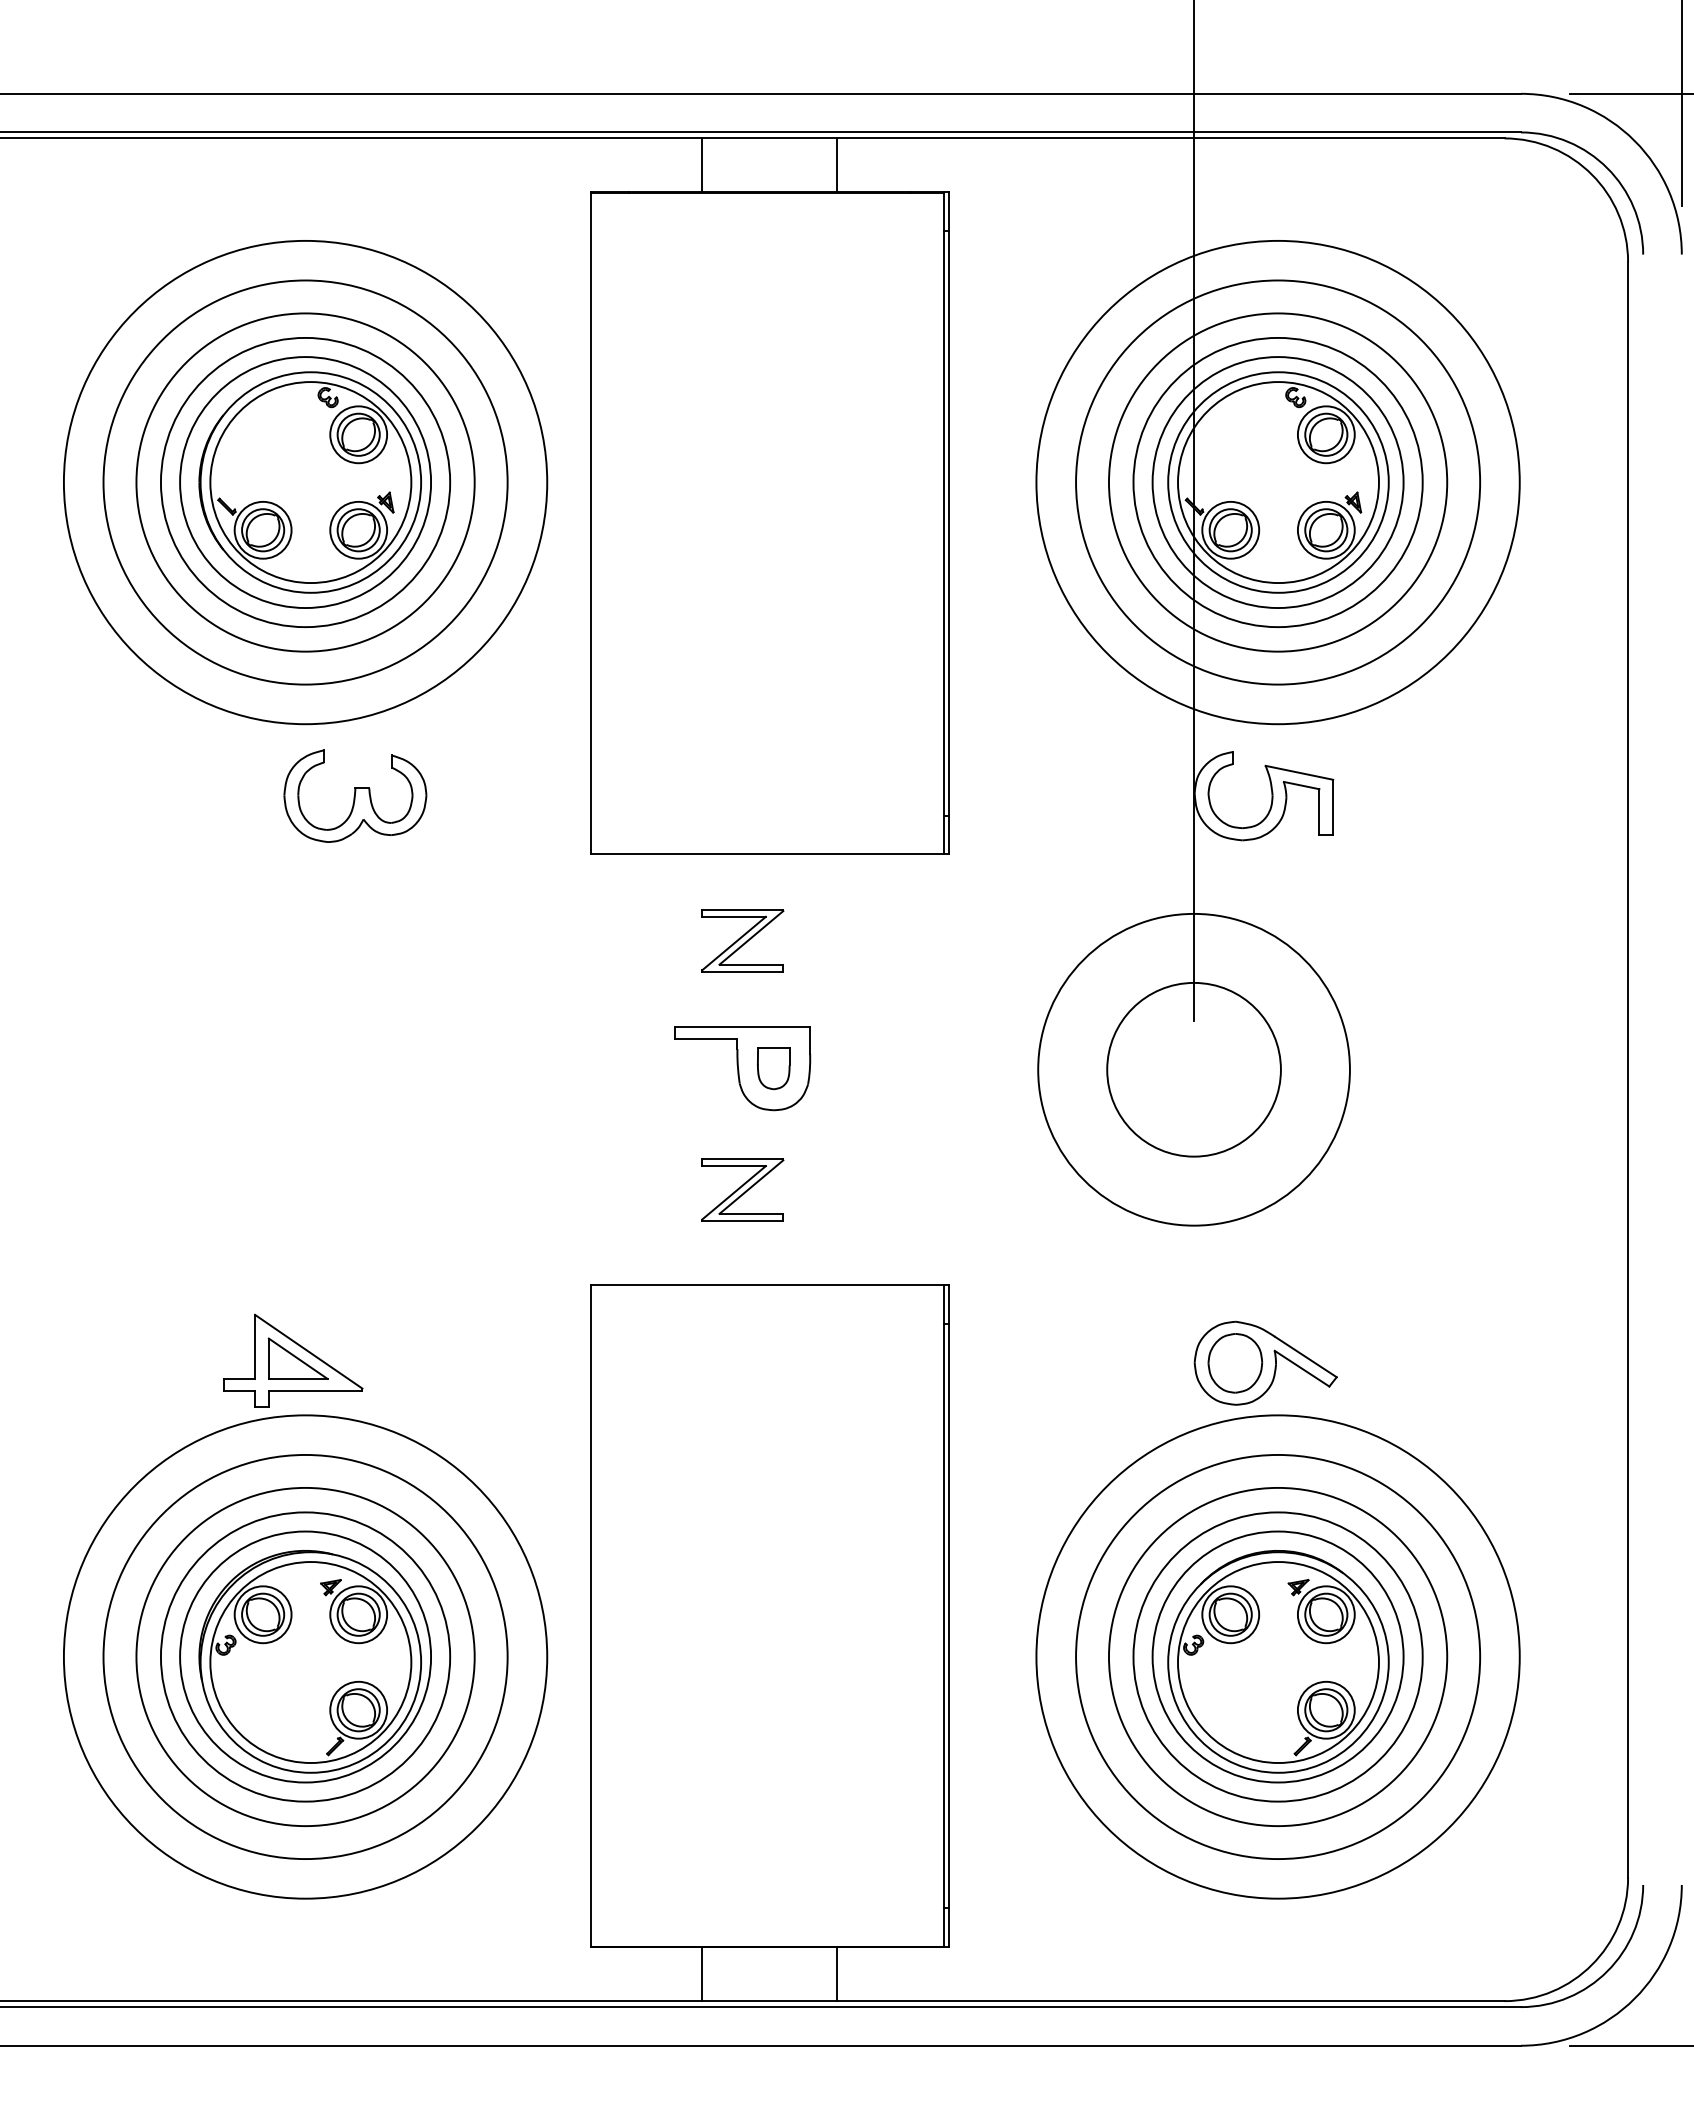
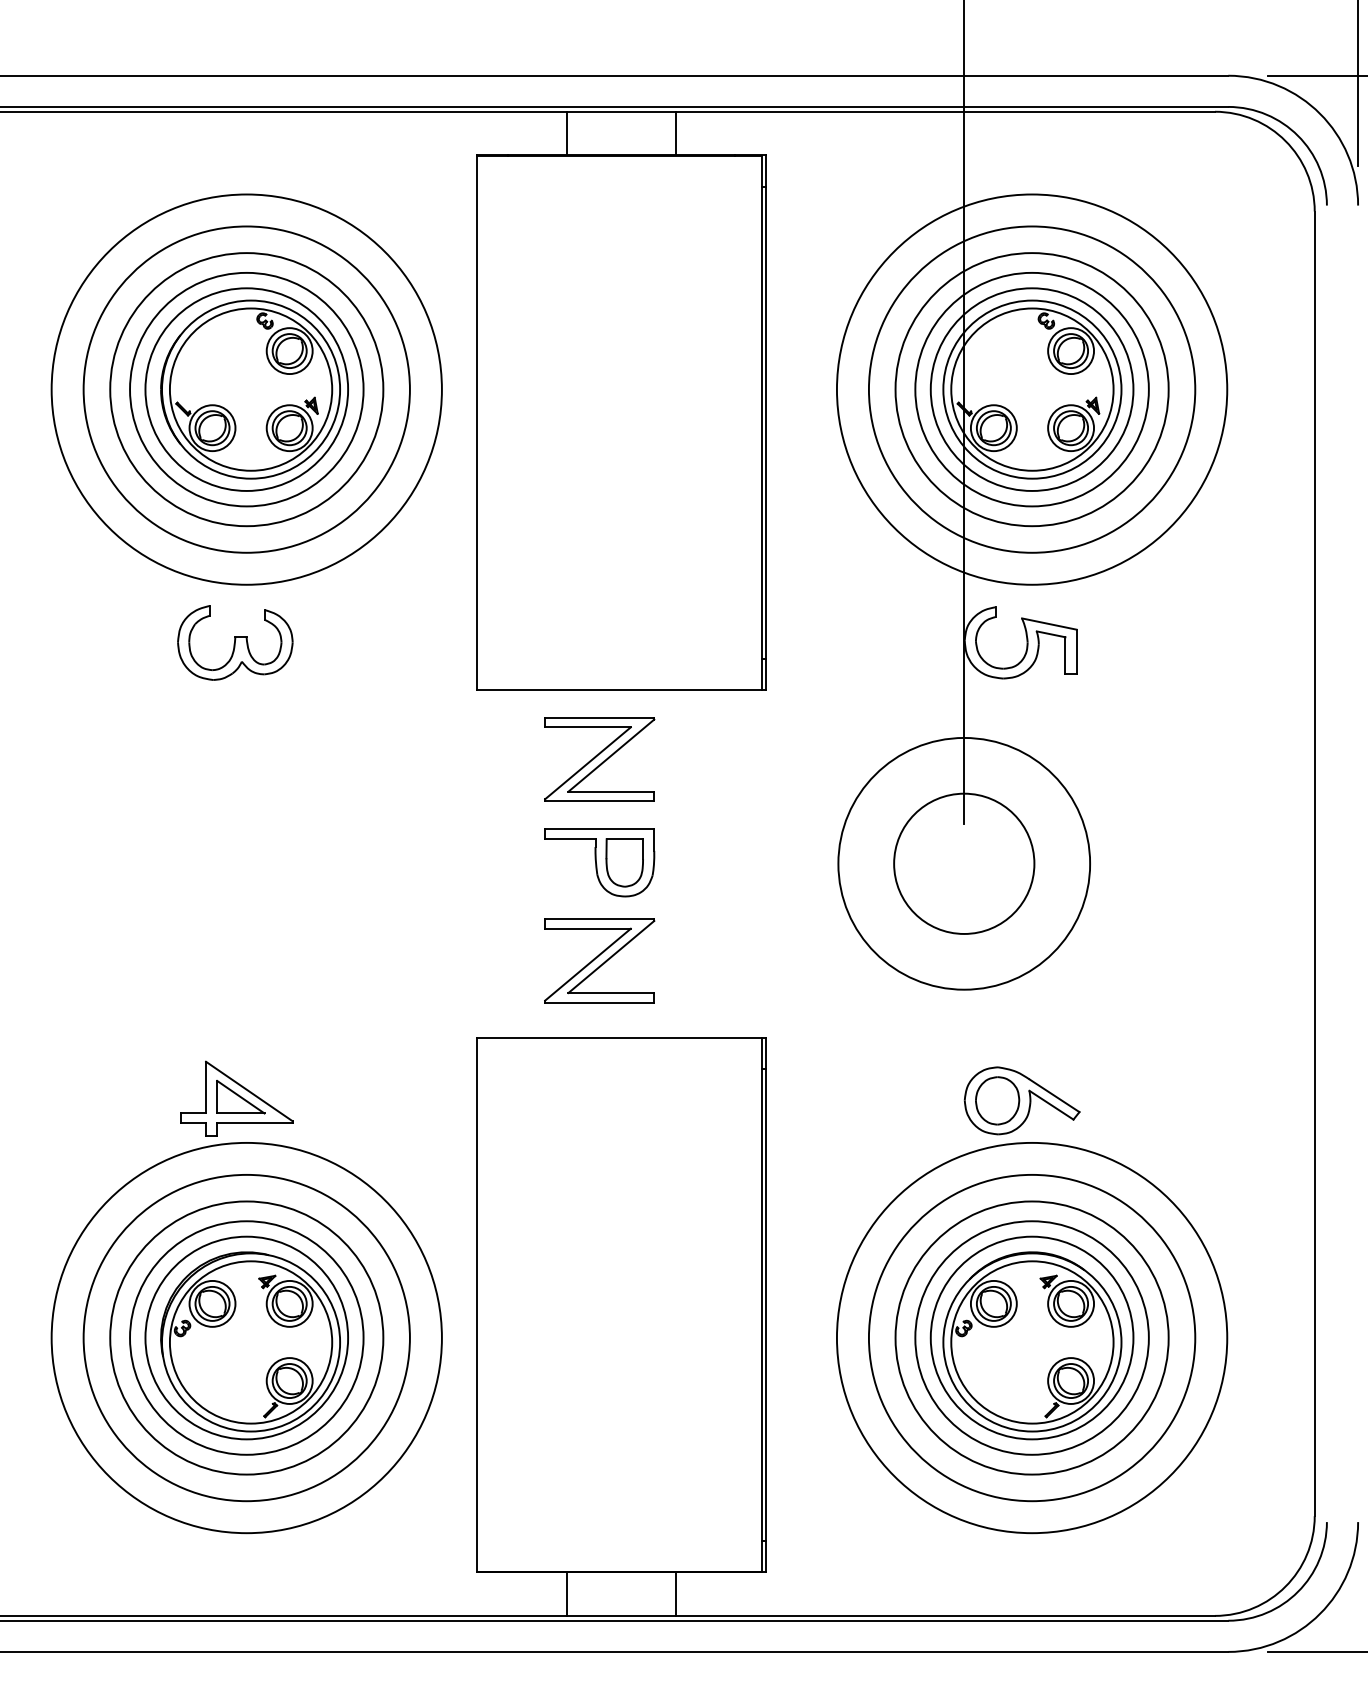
part: (355, 795) -> (235, 642), moved
part: (742, 940) -> (599, 759), size x1.67
part: (773, 1068) -> (624, 862), size x1.43
part: (742, 1189) -> (599, 960), size x1.67

